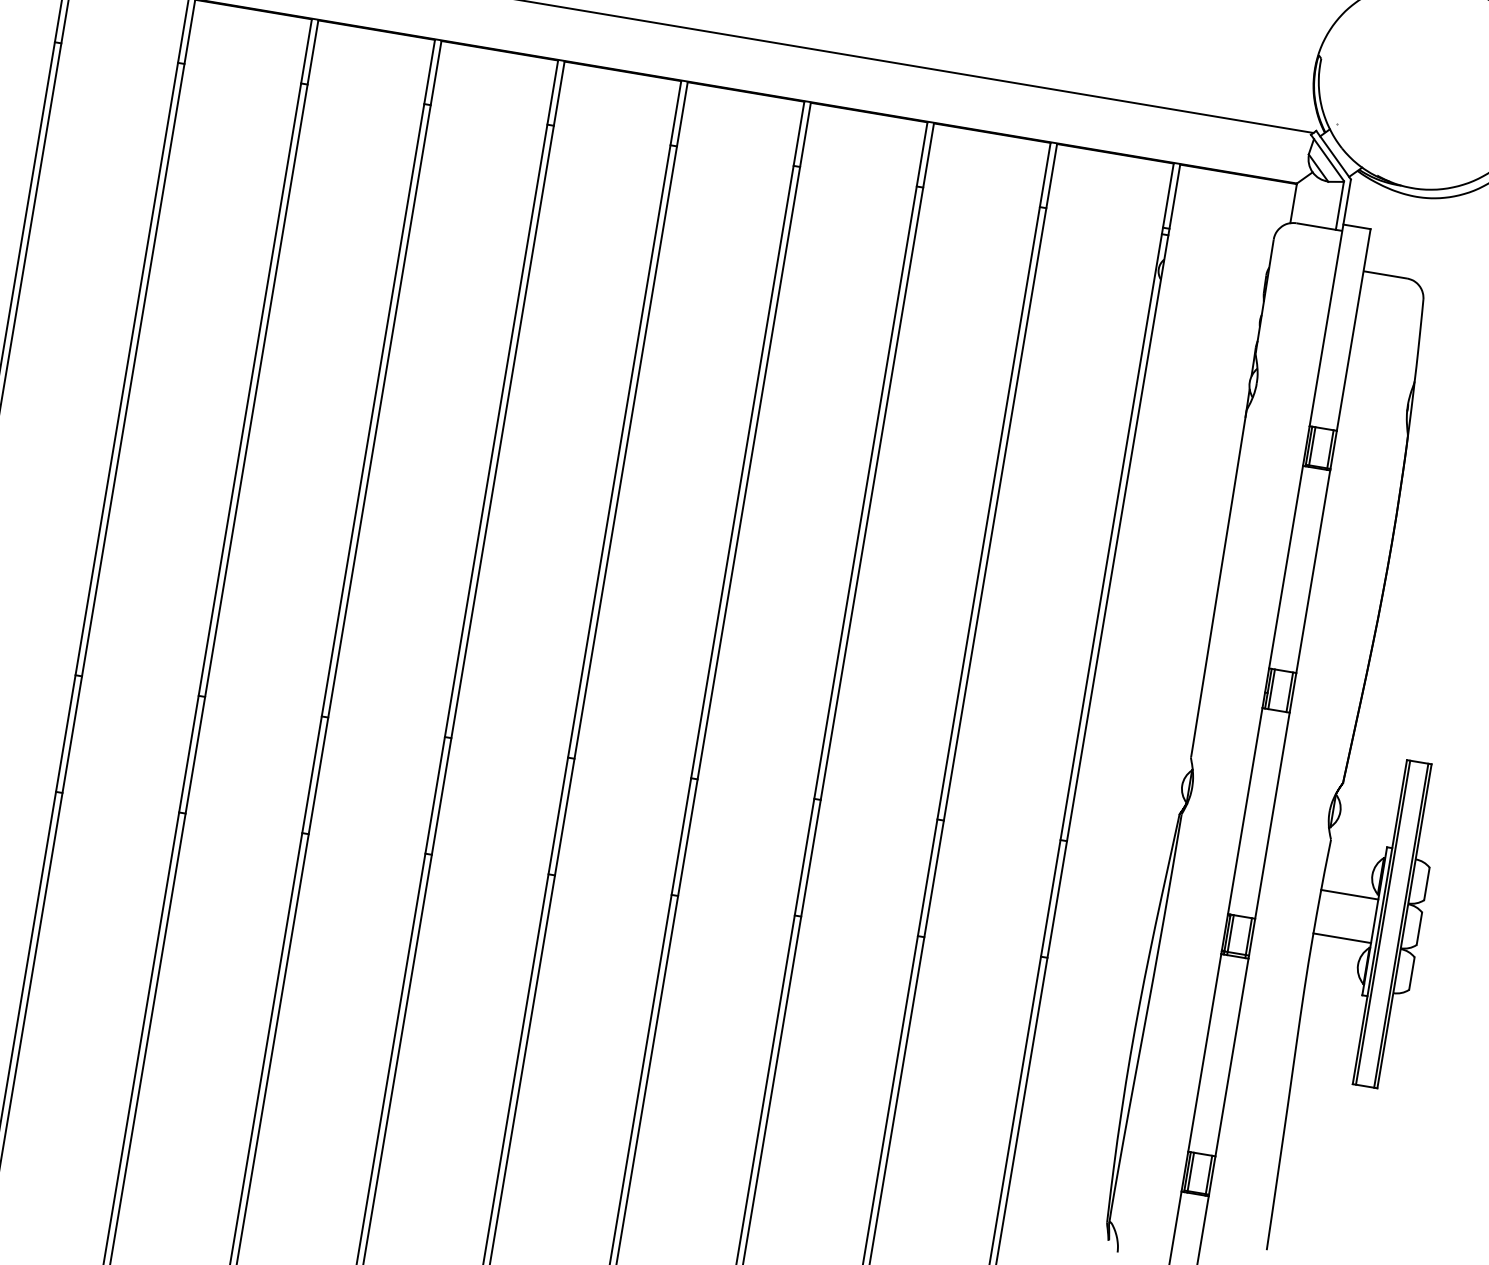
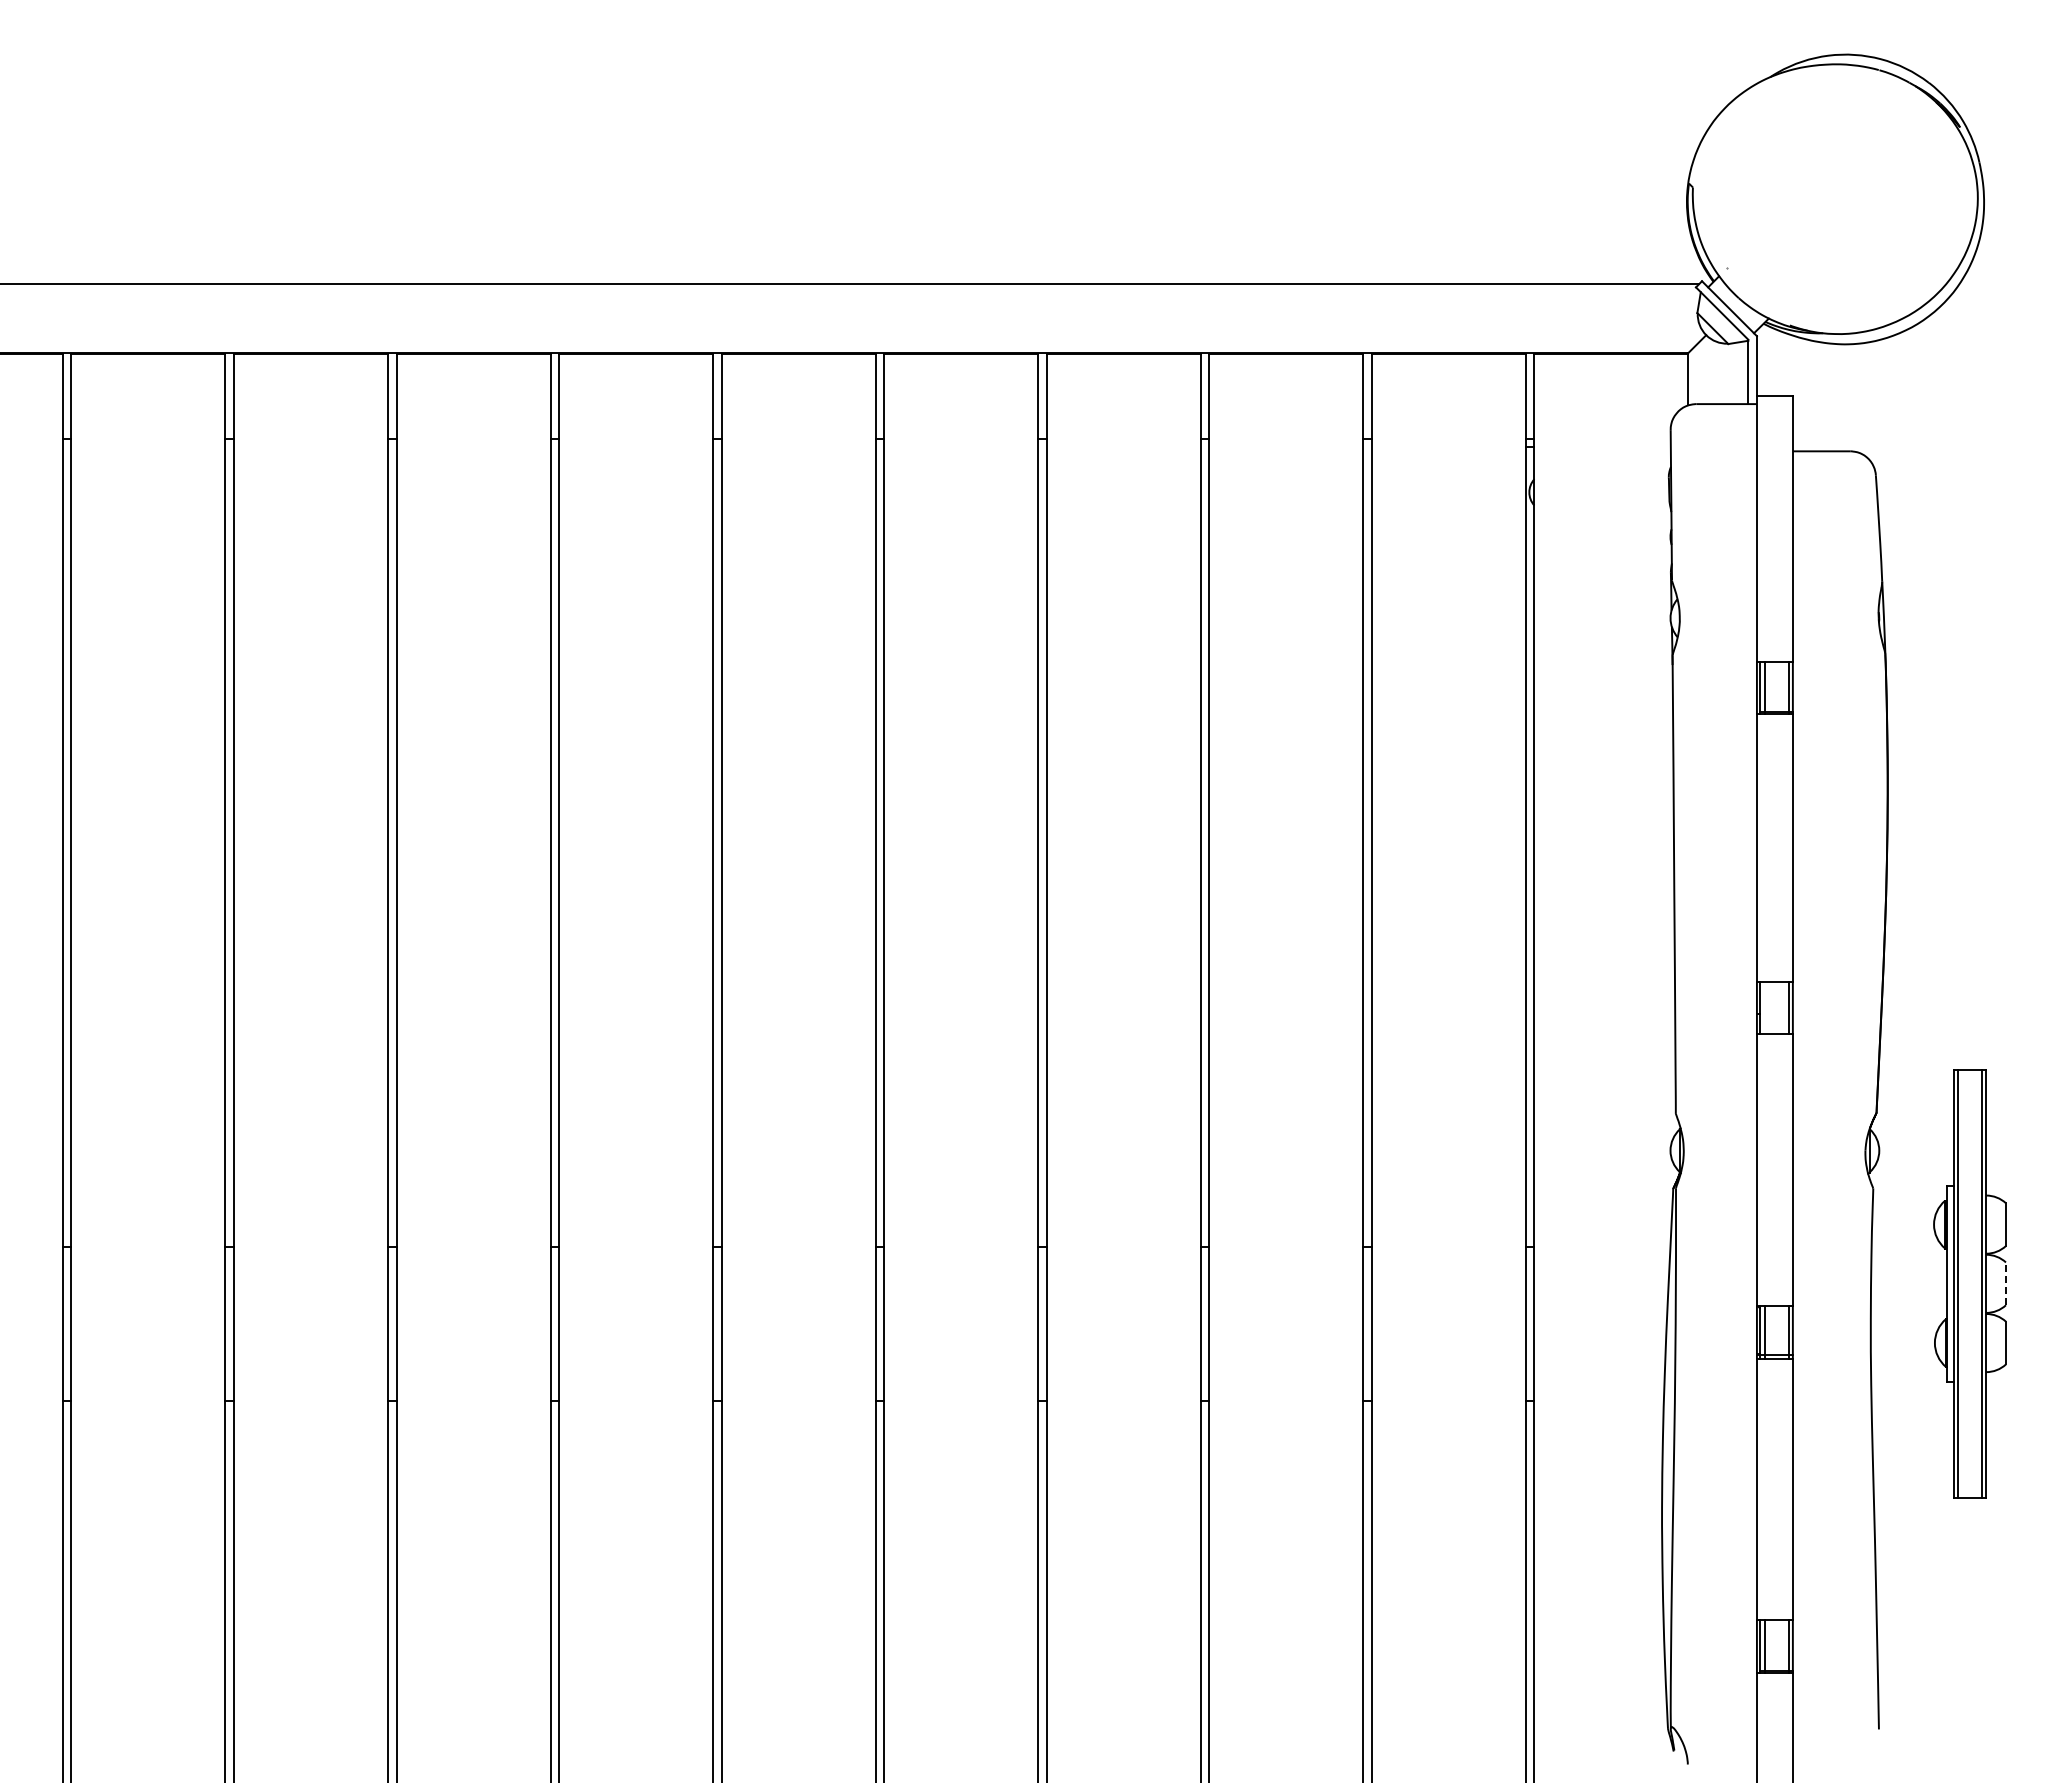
line: (1271, 688) -> (1764, 1007), removed
line: (1349, 894) -> (1908, 1255), removed
line: (1419, 928) -> (2005, 1283), solid -> dashed
line: (1341, 938) -> (1908, 1312), removed

